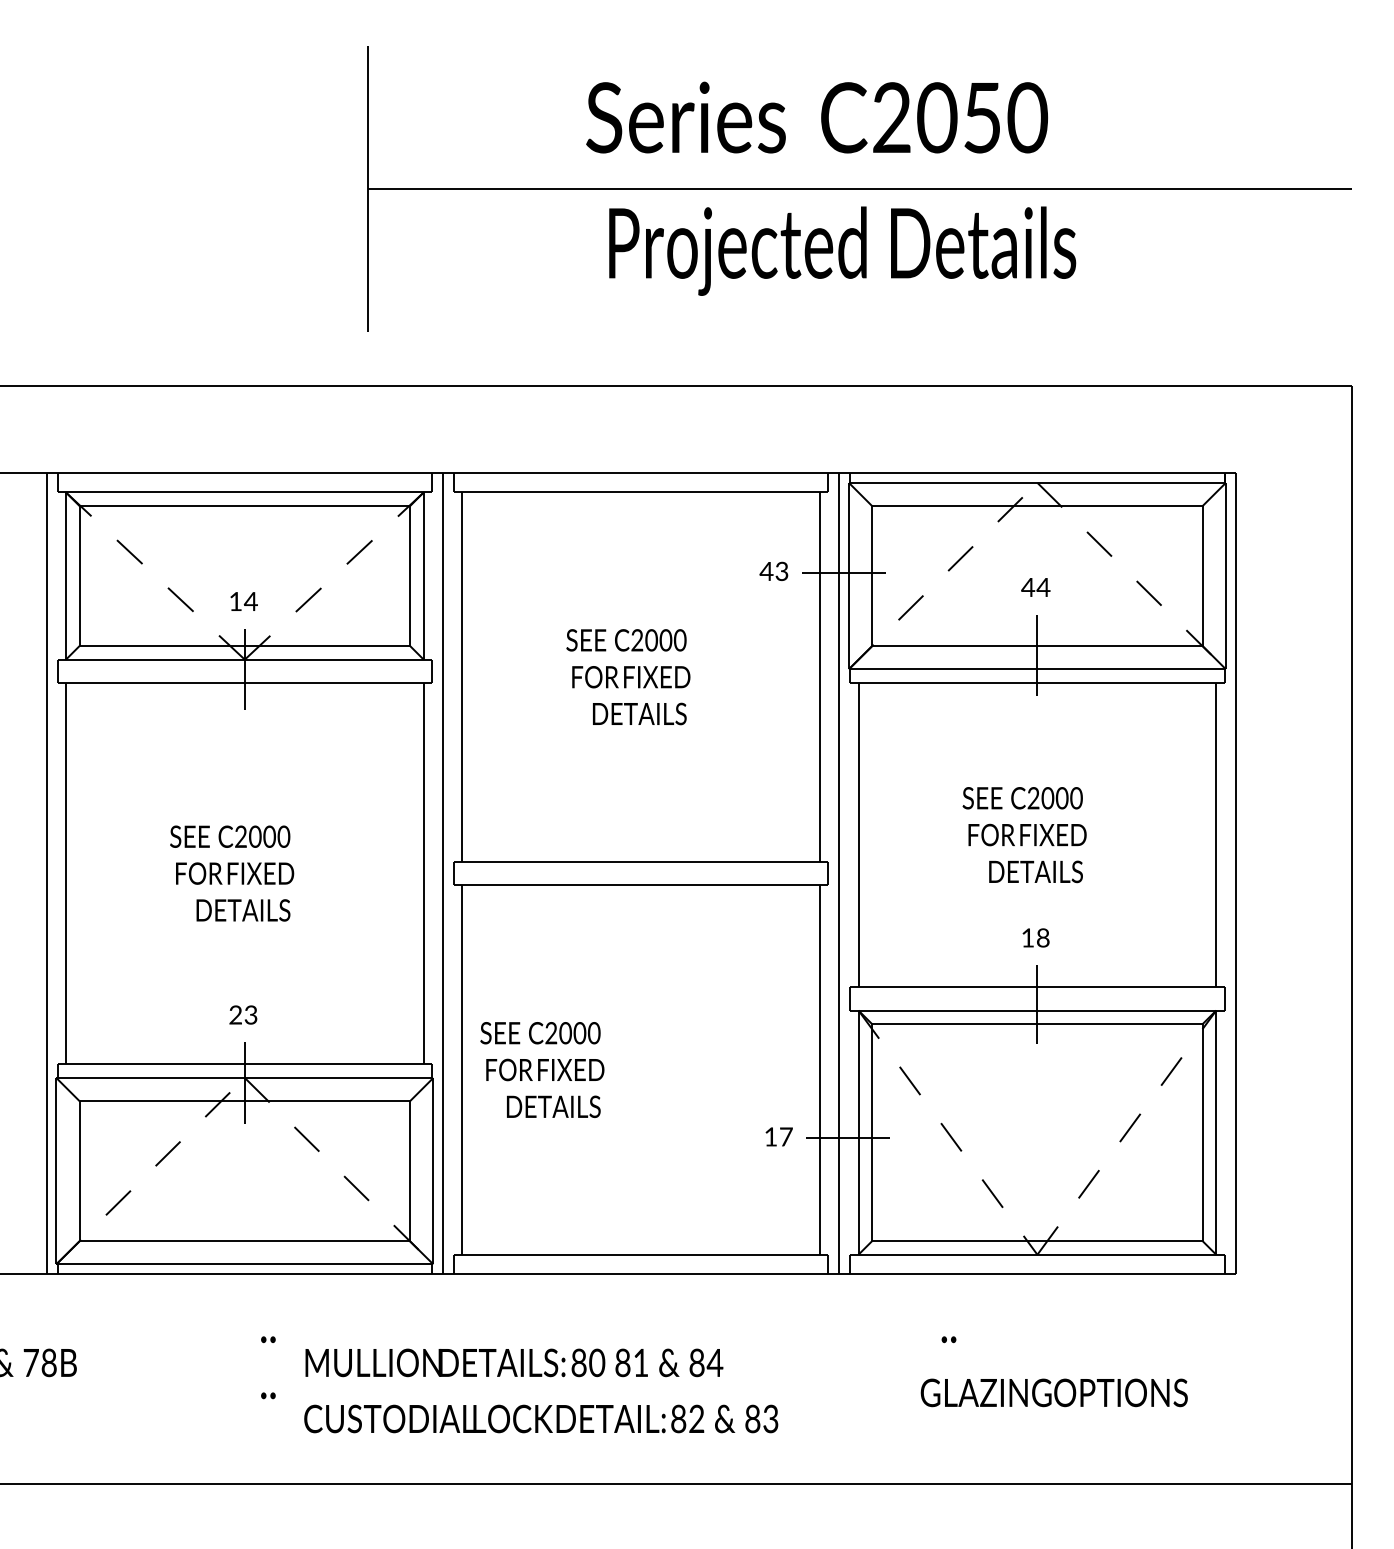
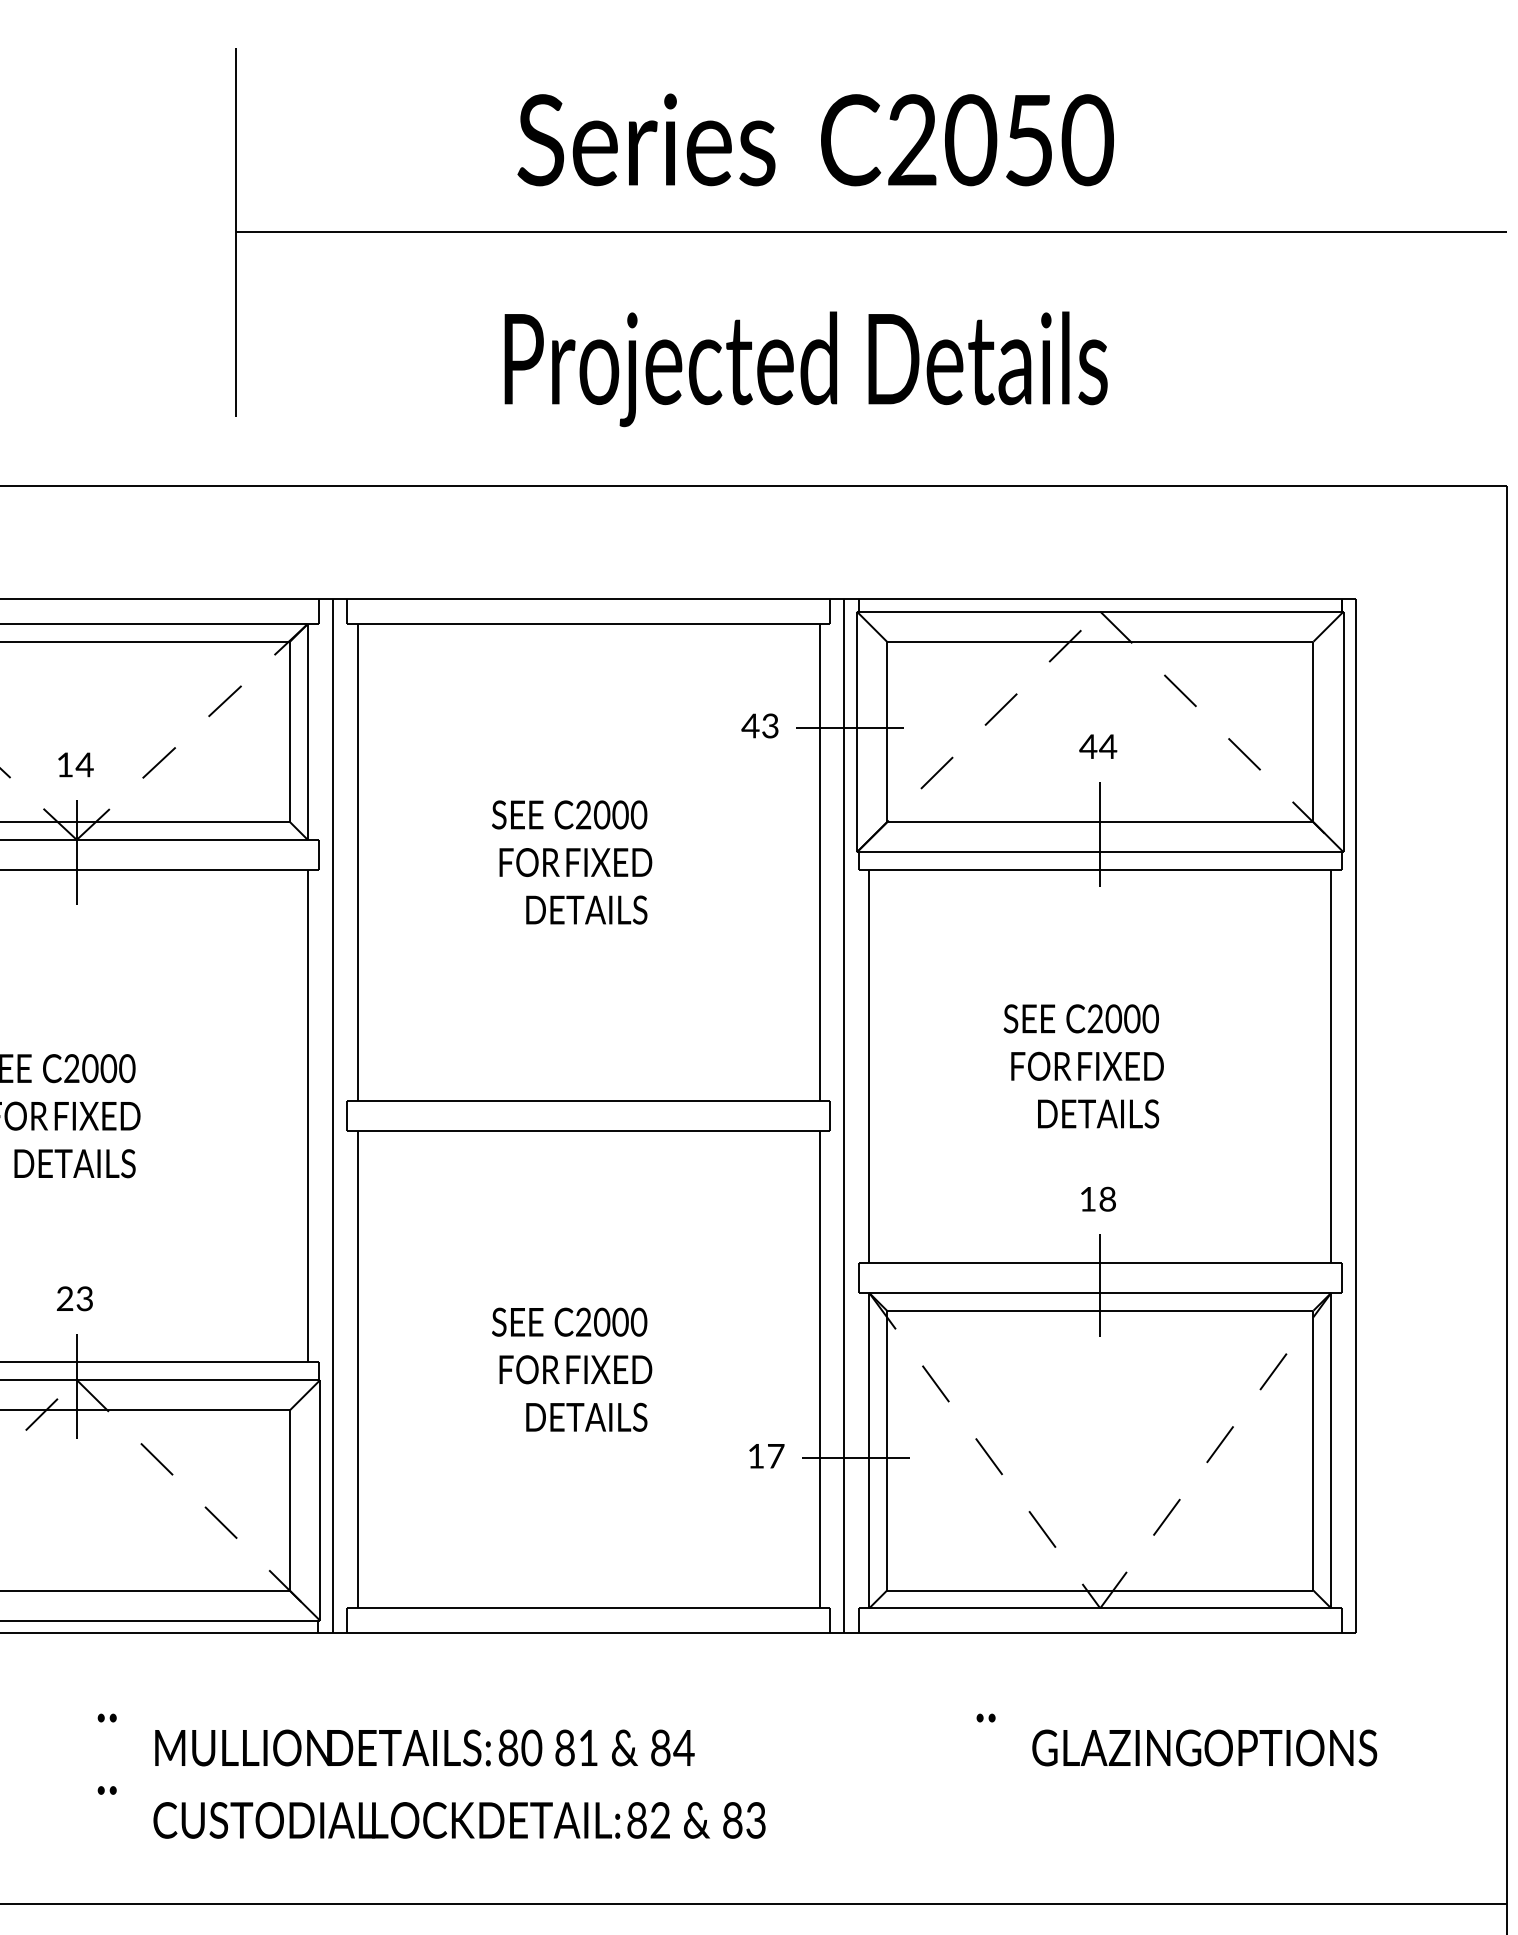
text: (842, 250) -> (805, 368), moved
text: (542, 1069) -> (572, 1369), moved
text: (1053, 1392) -> (1203, 1747), moved

